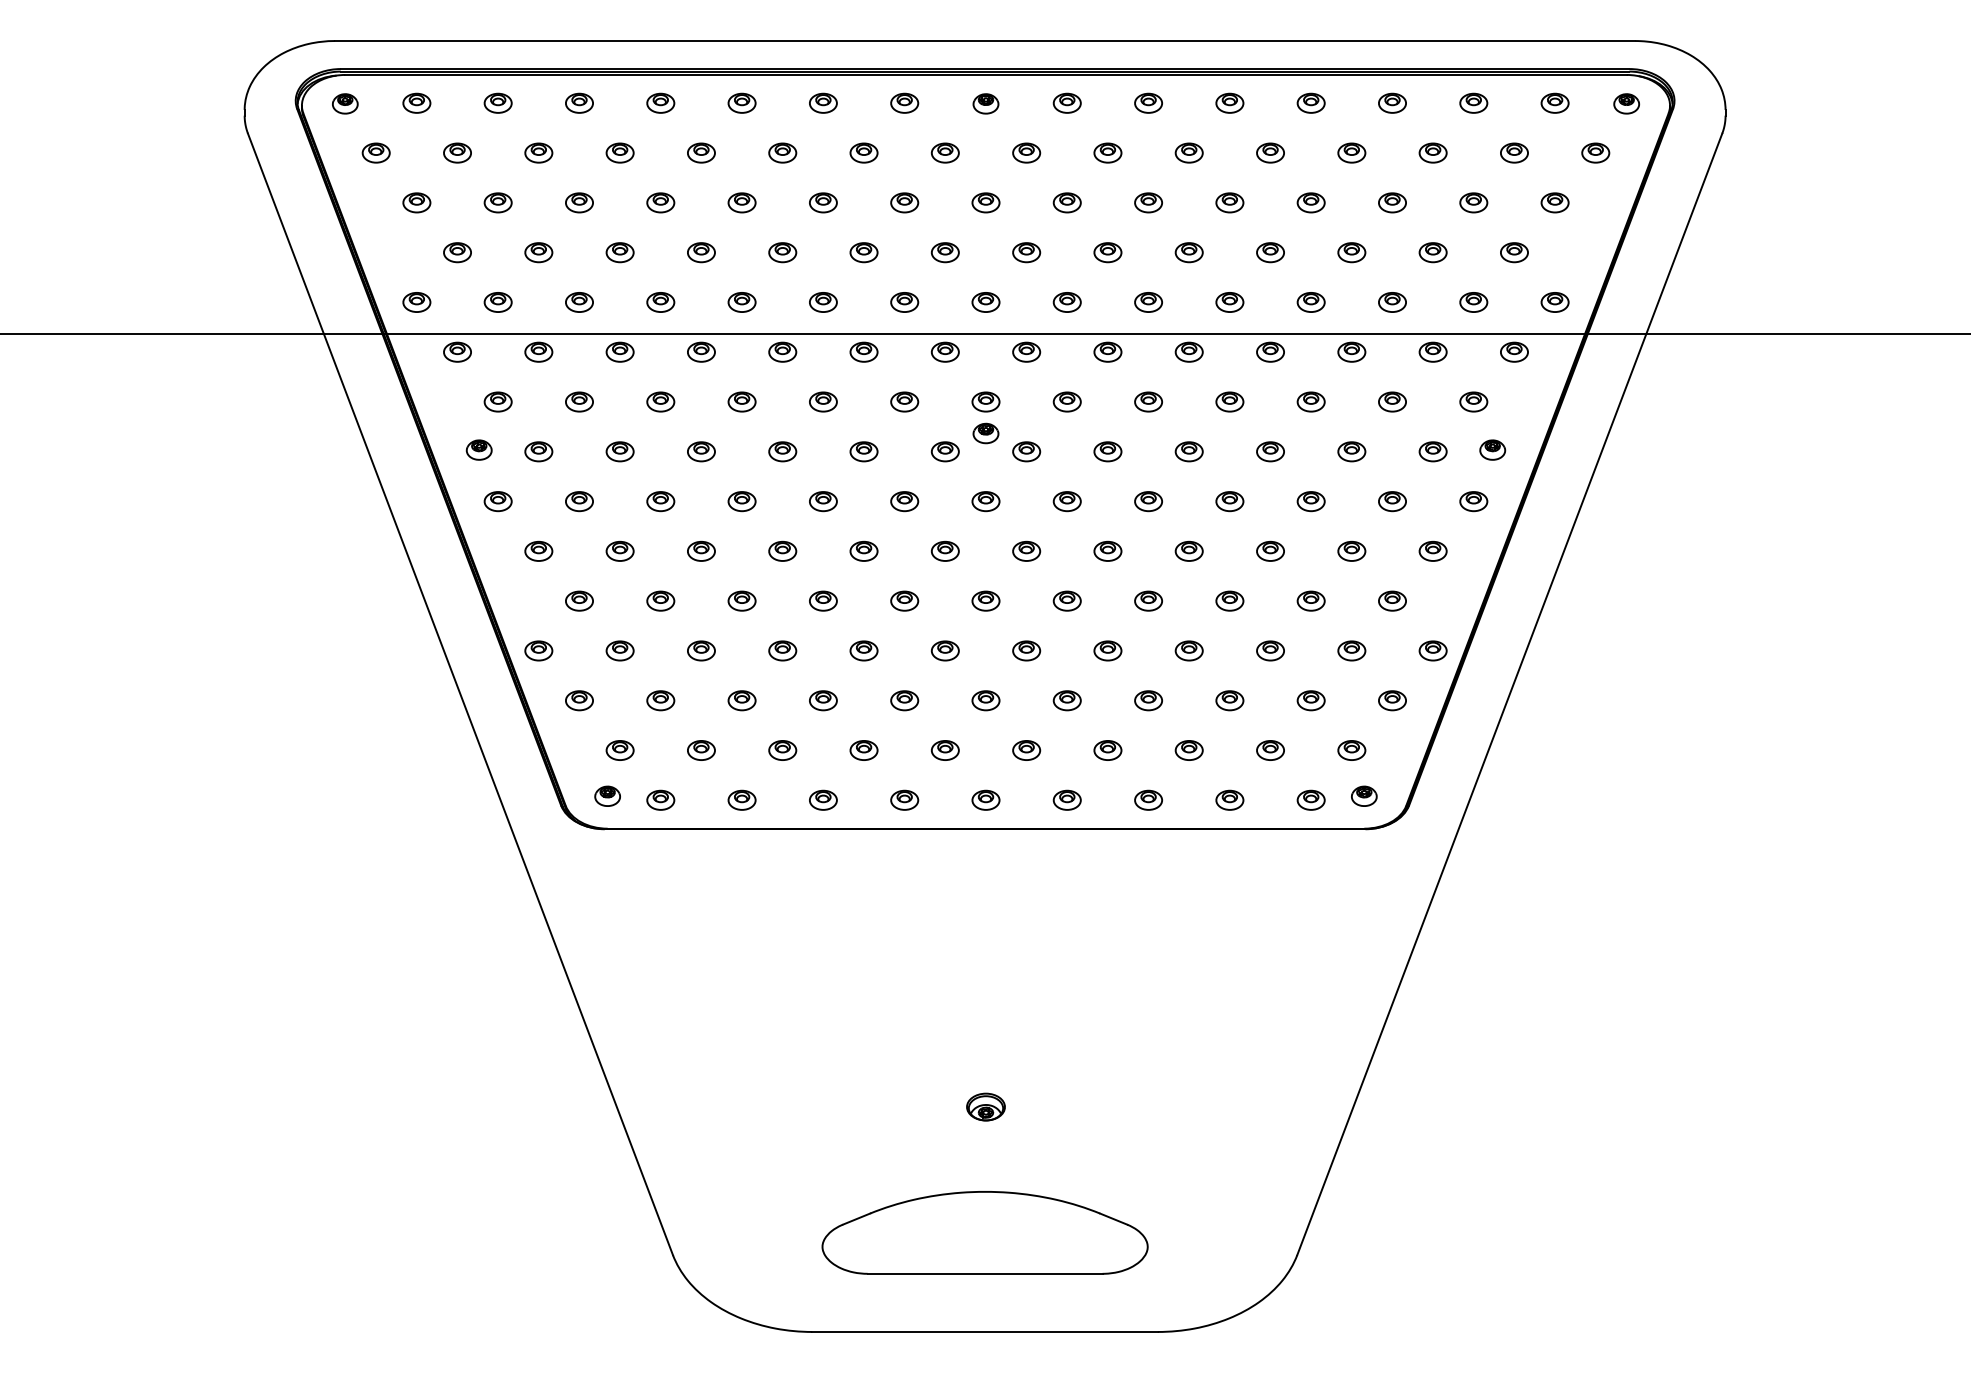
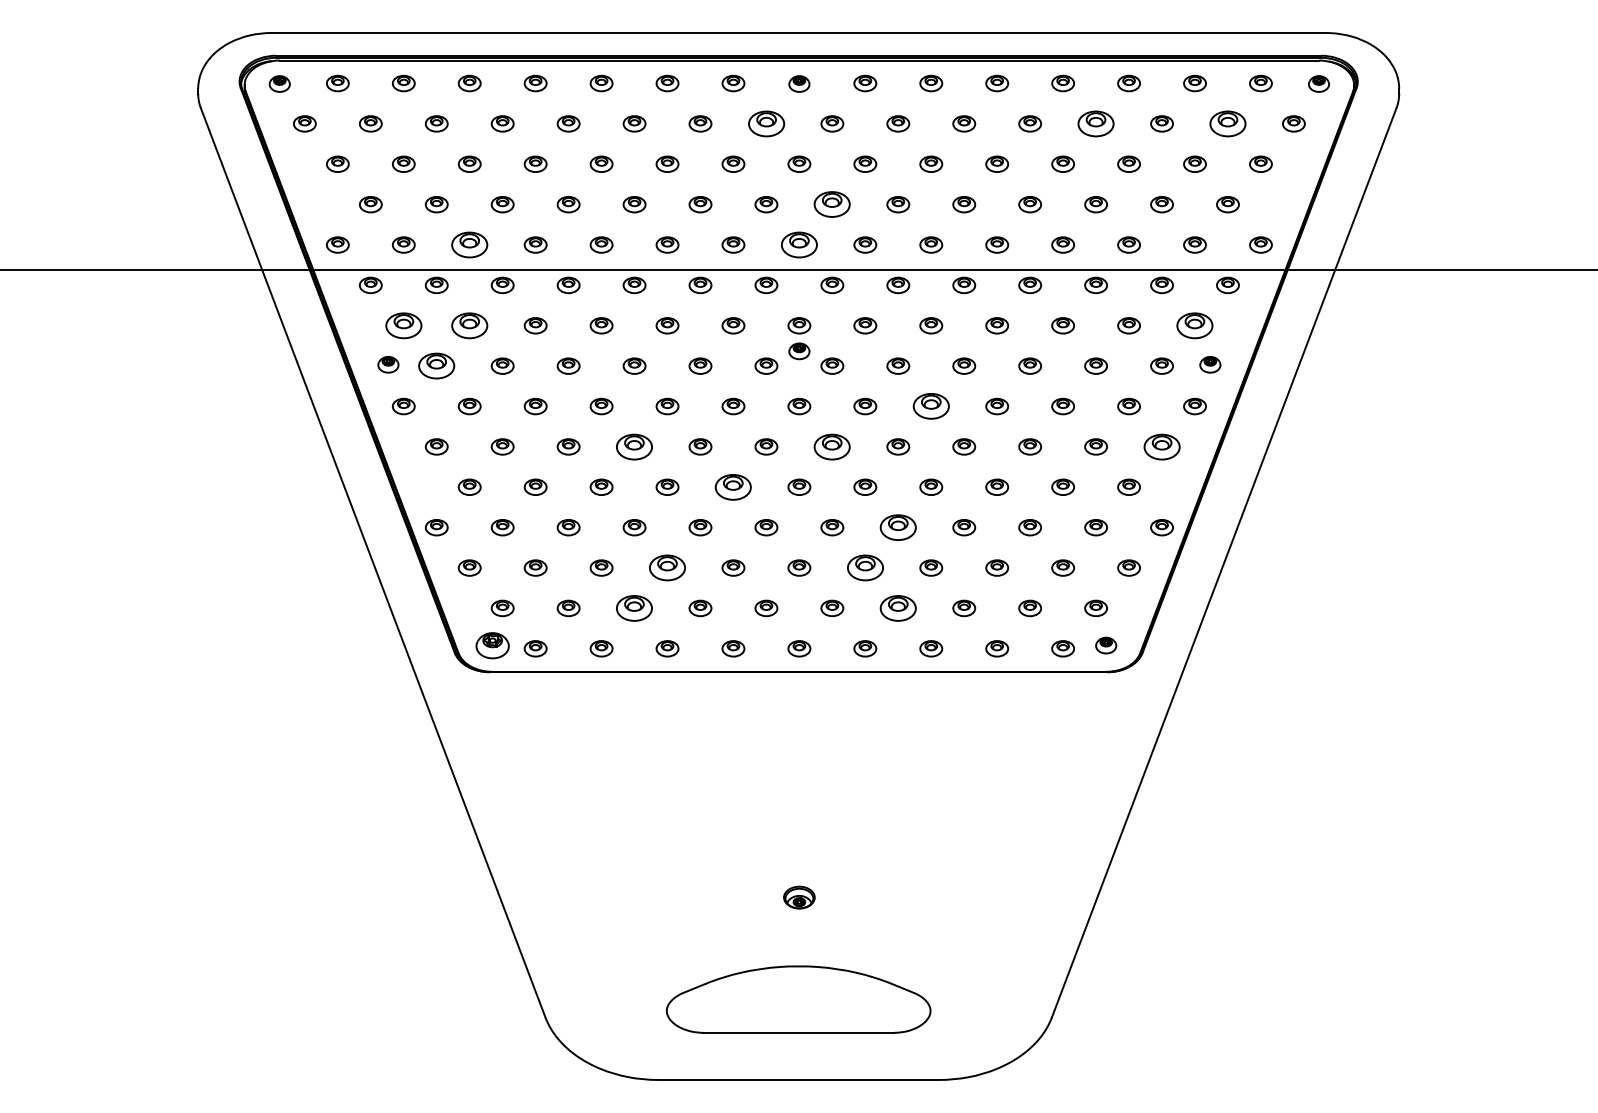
part: (944, 152) -> (765, 123), size x1.6
part: (1351, 152) -> (1095, 123), size x1.6
part: (1514, 152) -> (1228, 123), size x1.6
part: (1026, 252) -> (832, 204), size x1.6
part: (579, 302) -> (469, 245), size x1.6
part: (985, 302) -> (799, 245), size x1.6
part: (497, 401) -> (403, 325), size x1.6
part: (579, 401) -> (469, 325), size x1.6
part: (1473, 401) -> (1194, 325), size x1.6
part: (538, 451) -> (436, 365), size x1.6
part: (1148, 501) -> (931, 406), size x1.6
part: (782, 550) -> (634, 446), size x1.6
part: (1026, 550) -> (832, 446), size x1.6
part: (1432, 550) -> (1161, 446), size x1.6
part: (904, 600) -> (733, 486), size x1.6
part: (1107, 650) -> (897, 527), size x1.6
part: (823, 700) -> (667, 567), size x1.6
part: (1066, 700) -> (864, 567), size x1.6
part: (782, 750) -> (634, 608), size x1.6
part: (1107, 750) -> (897, 608), size x1.6
part: (607, 795) -> (492, 644), size x1.6

